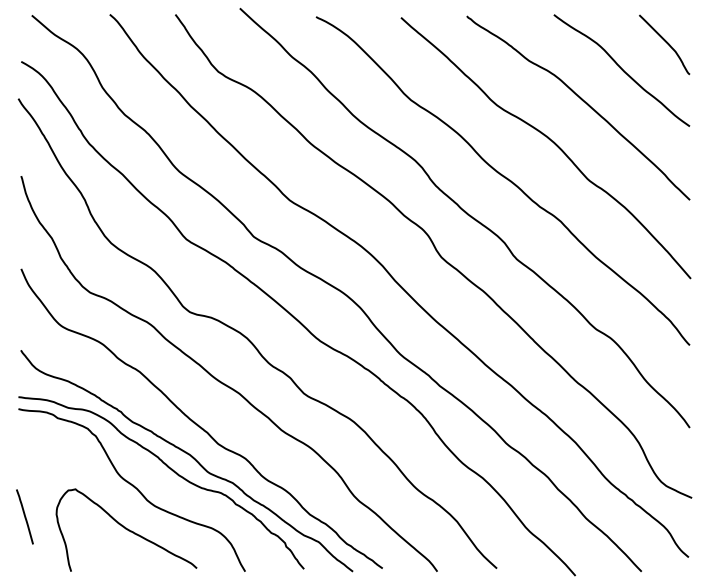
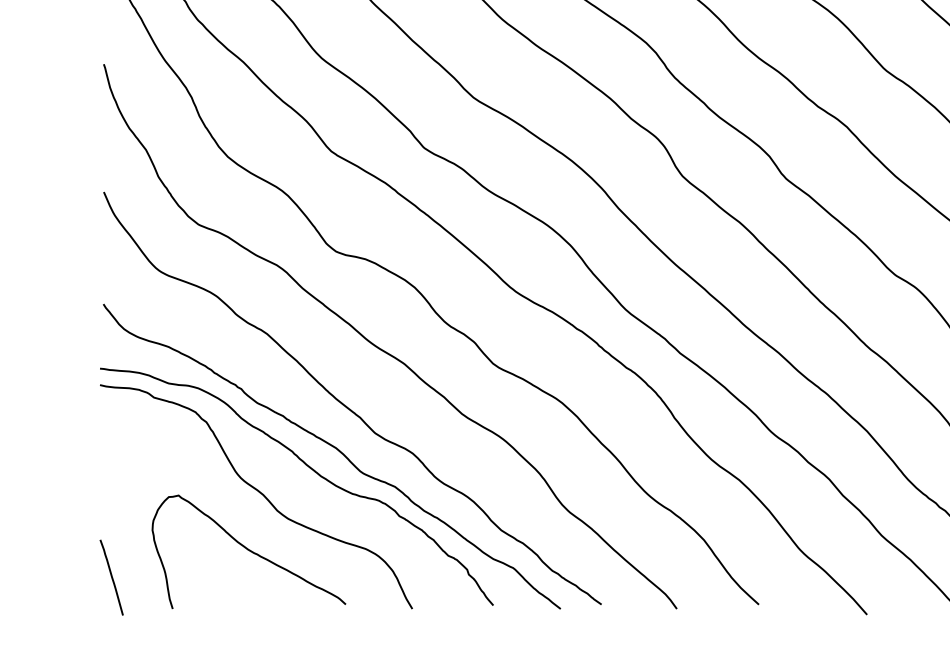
line: (24, 516) -> (111, 577), moved

